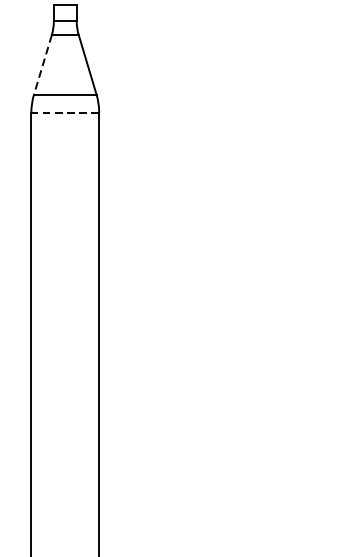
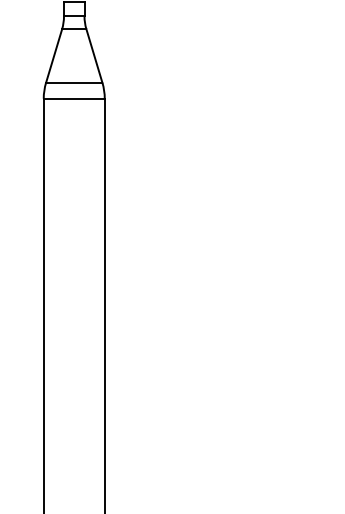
line: (43, 65) -> (54, 56), dashed -> solid
line: (65, 112) -> (74, 98), dashed -> solid

